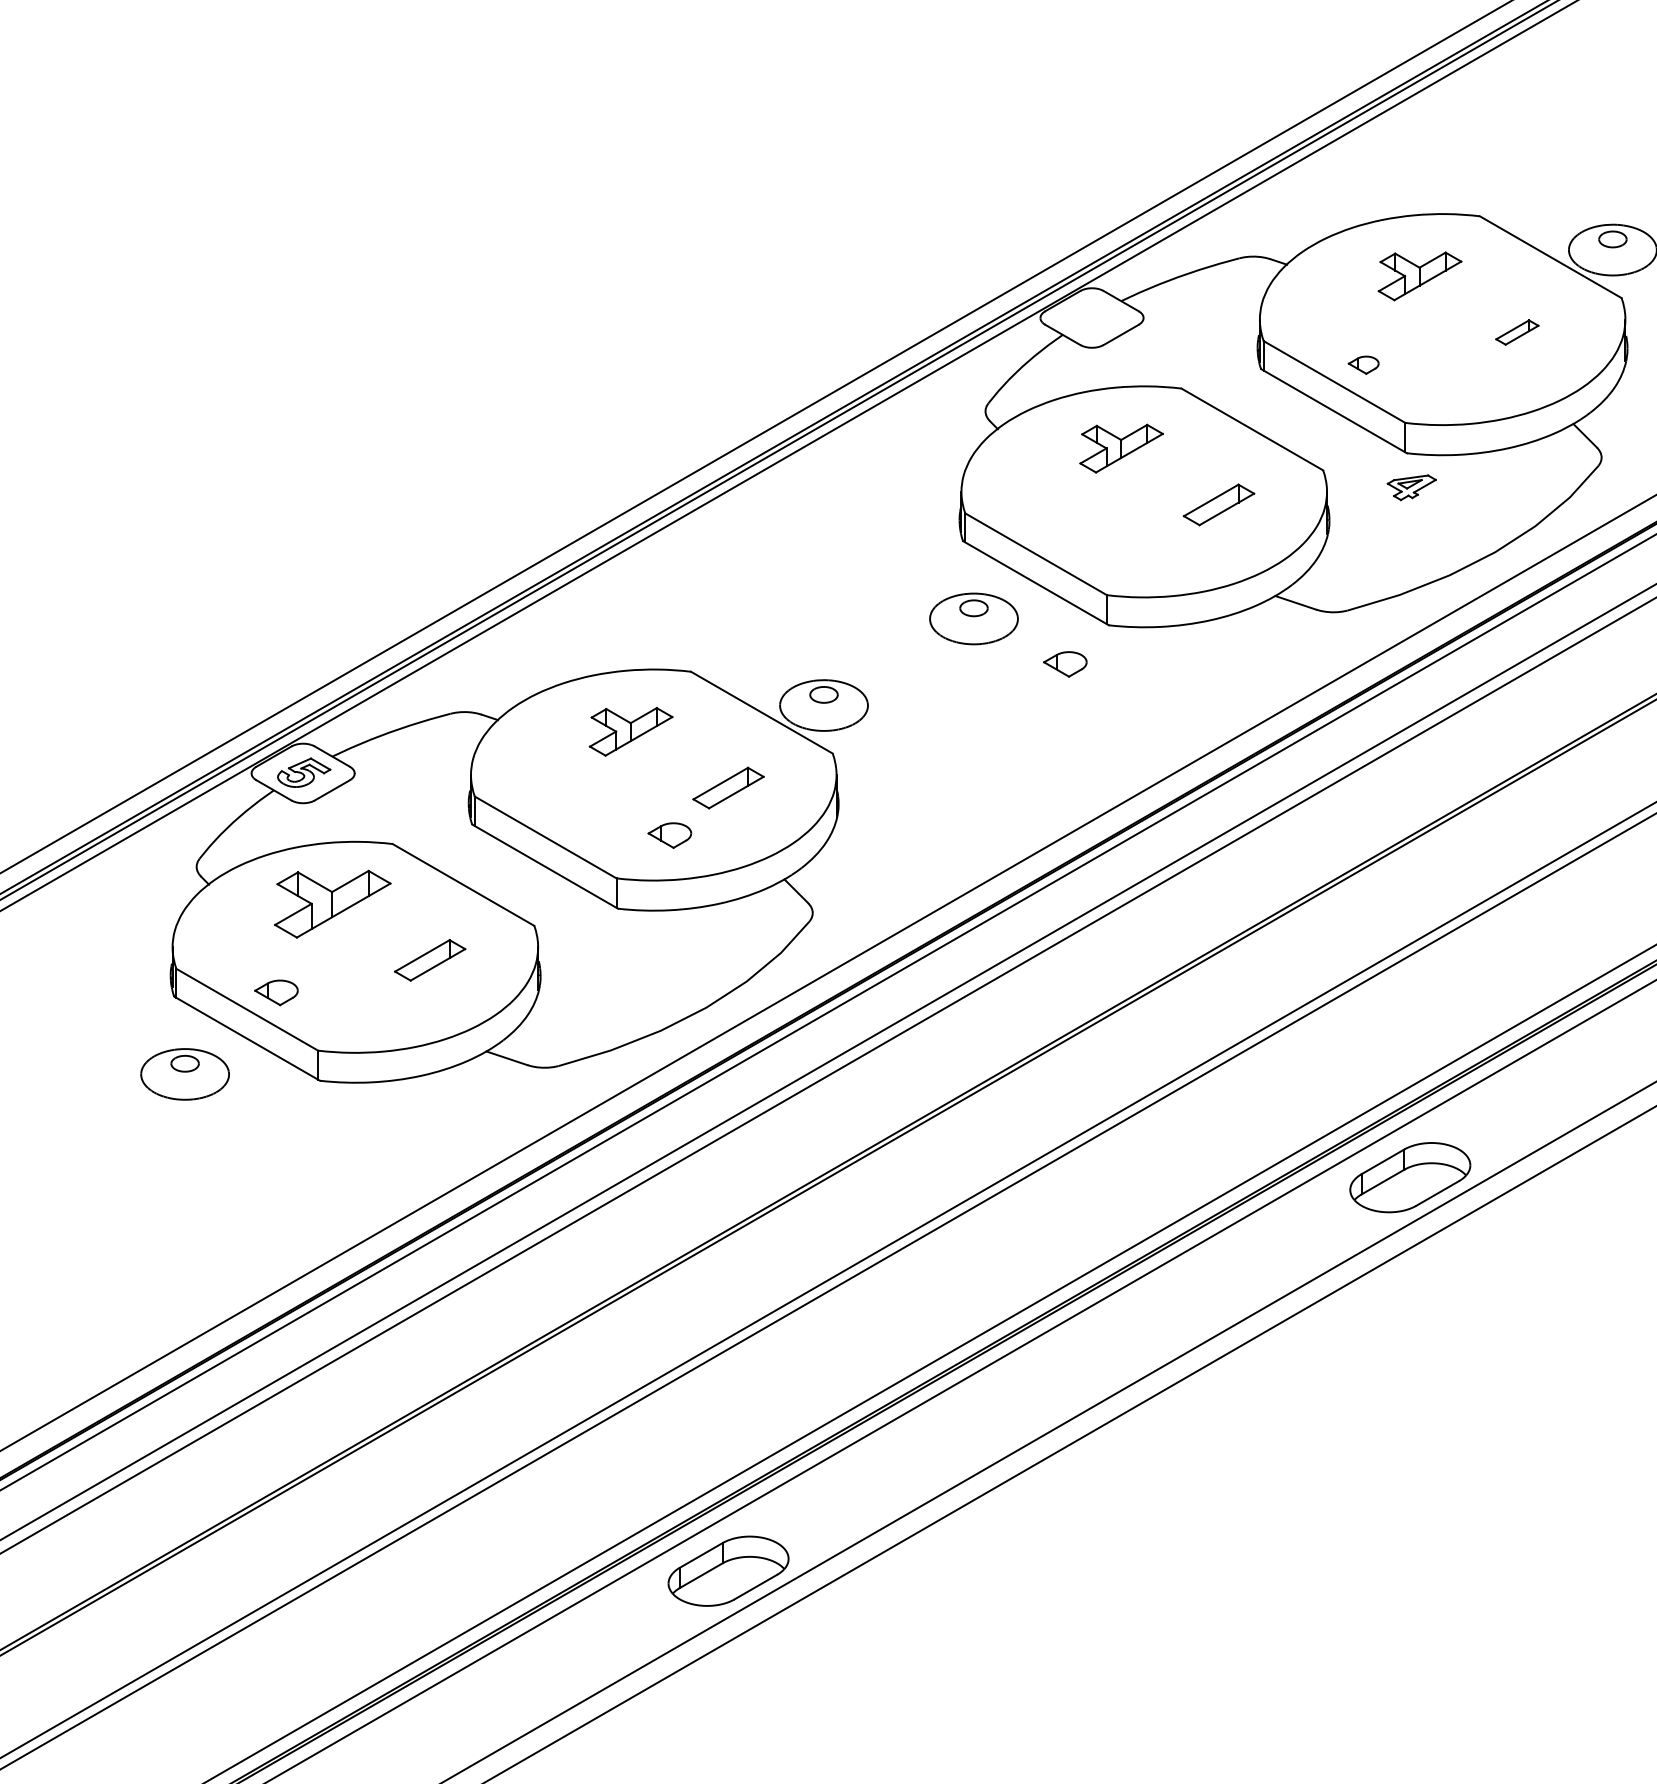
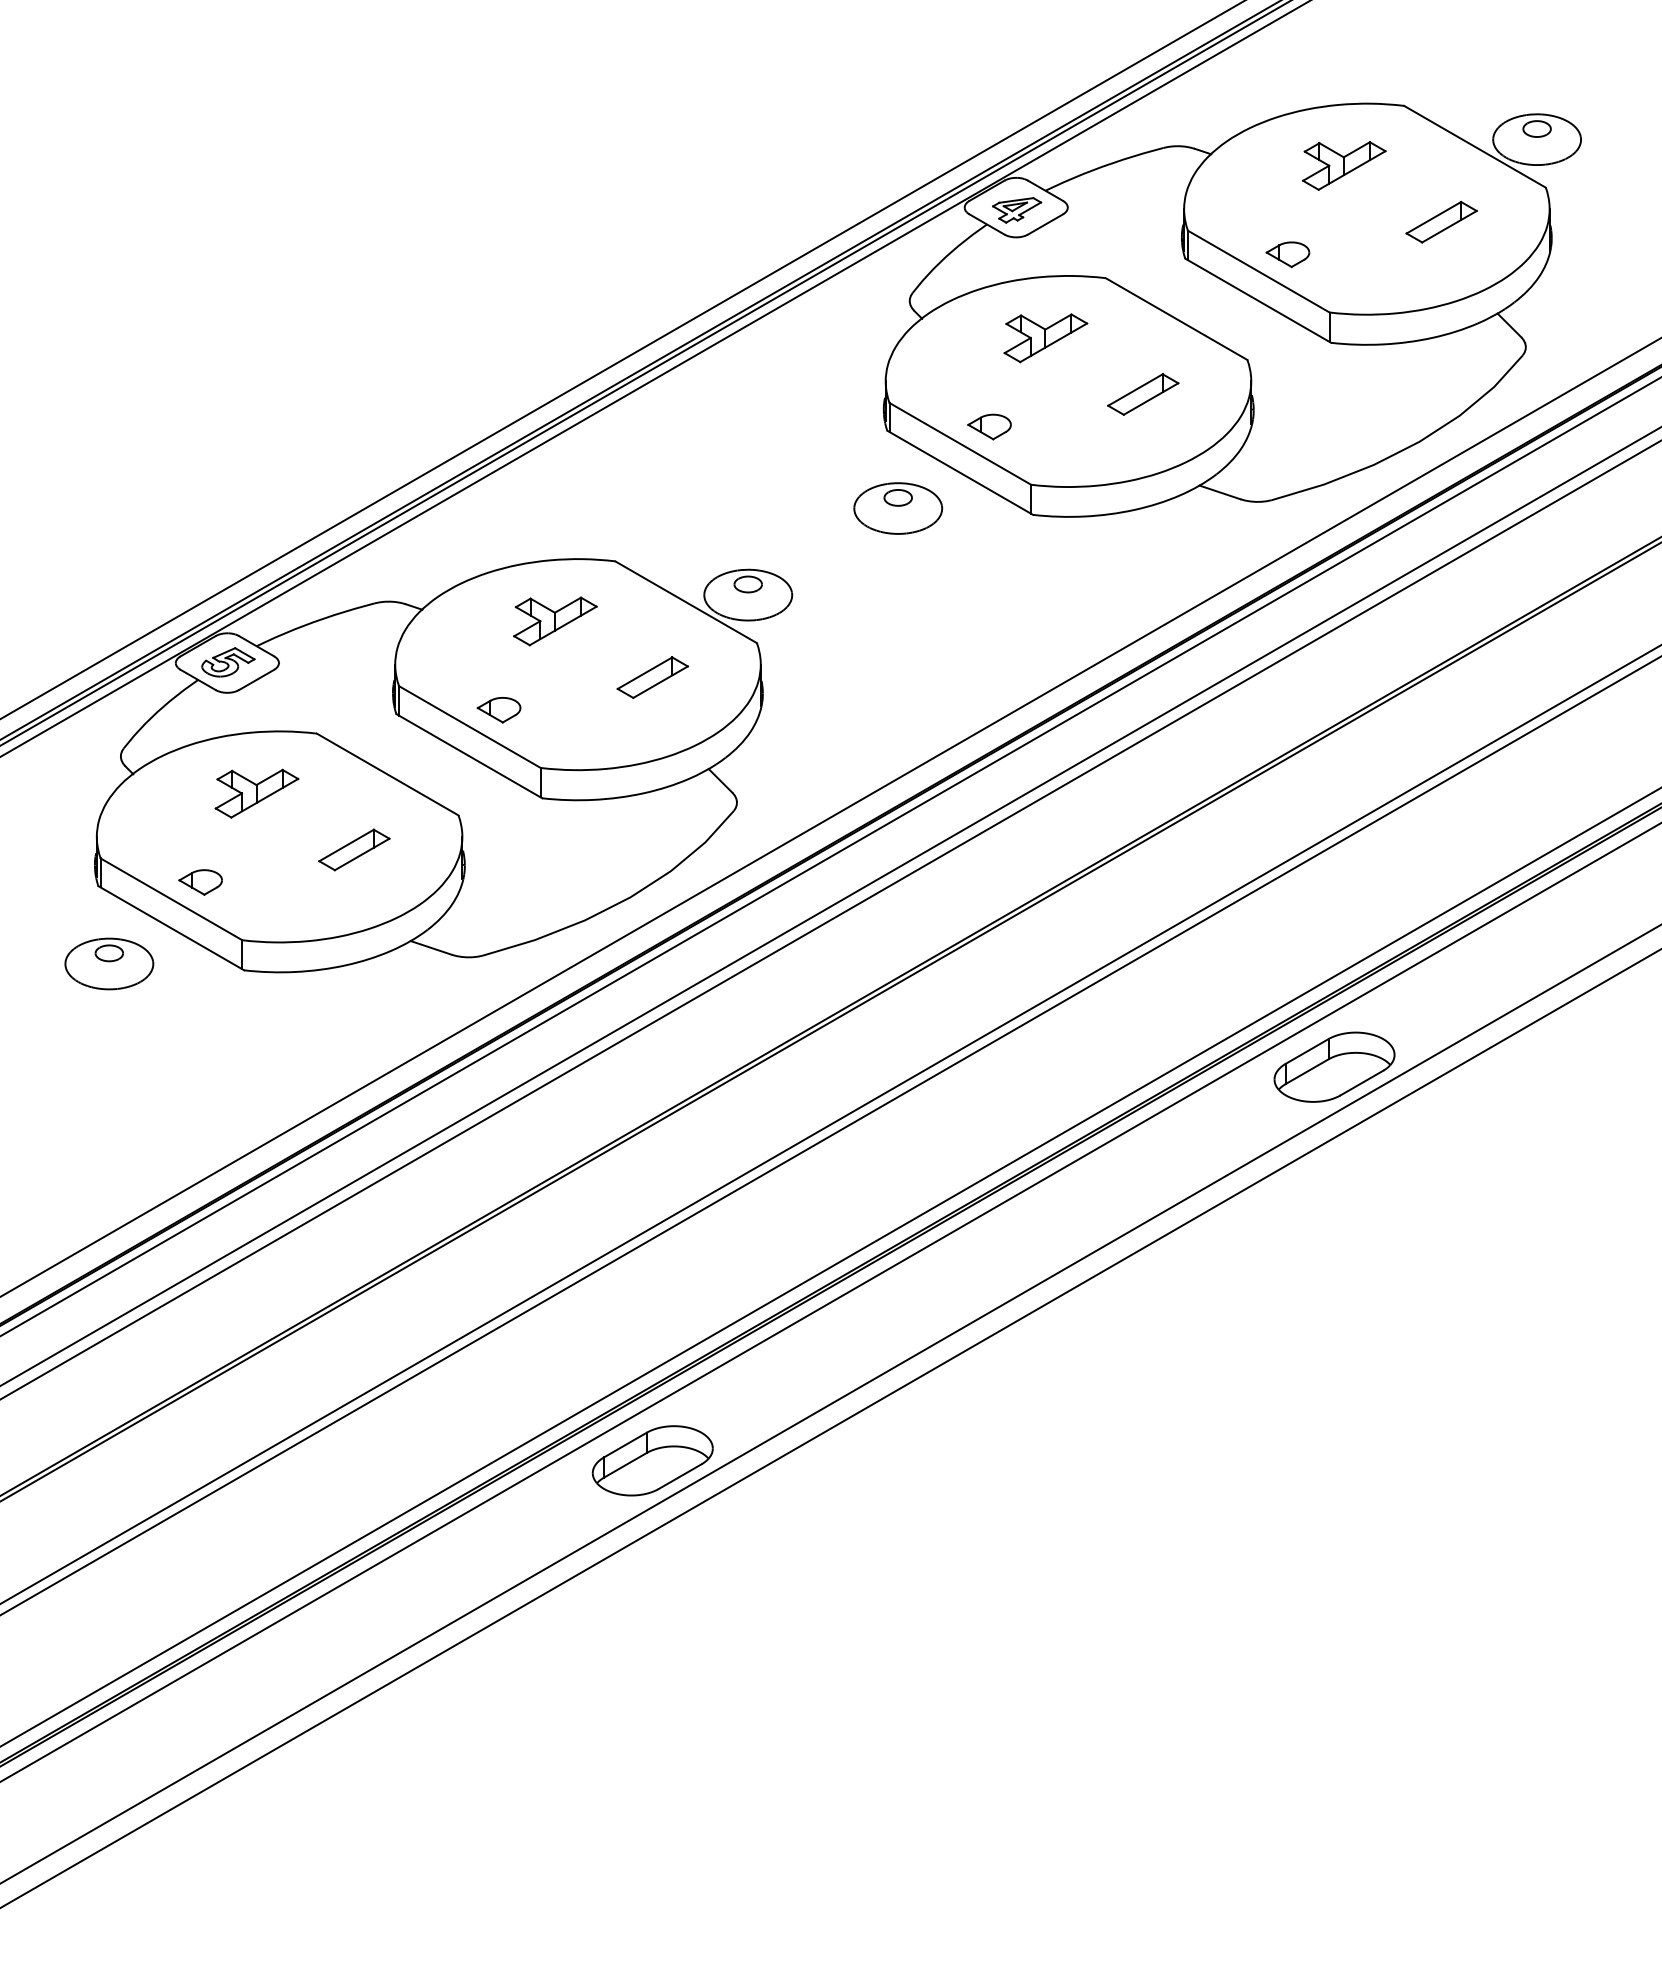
part: (1517, 331) -> (1441, 221), size x1.67
part: (1363, 364) -> (1287, 254), size x1.43
part: (1412, 487) -> (1017, 210), moved
part: (1065, 663) -> (989, 426), moved
part: (669, 835) -> (498, 710), moved
part: (332, 903) -> (256, 793), size x0.71

